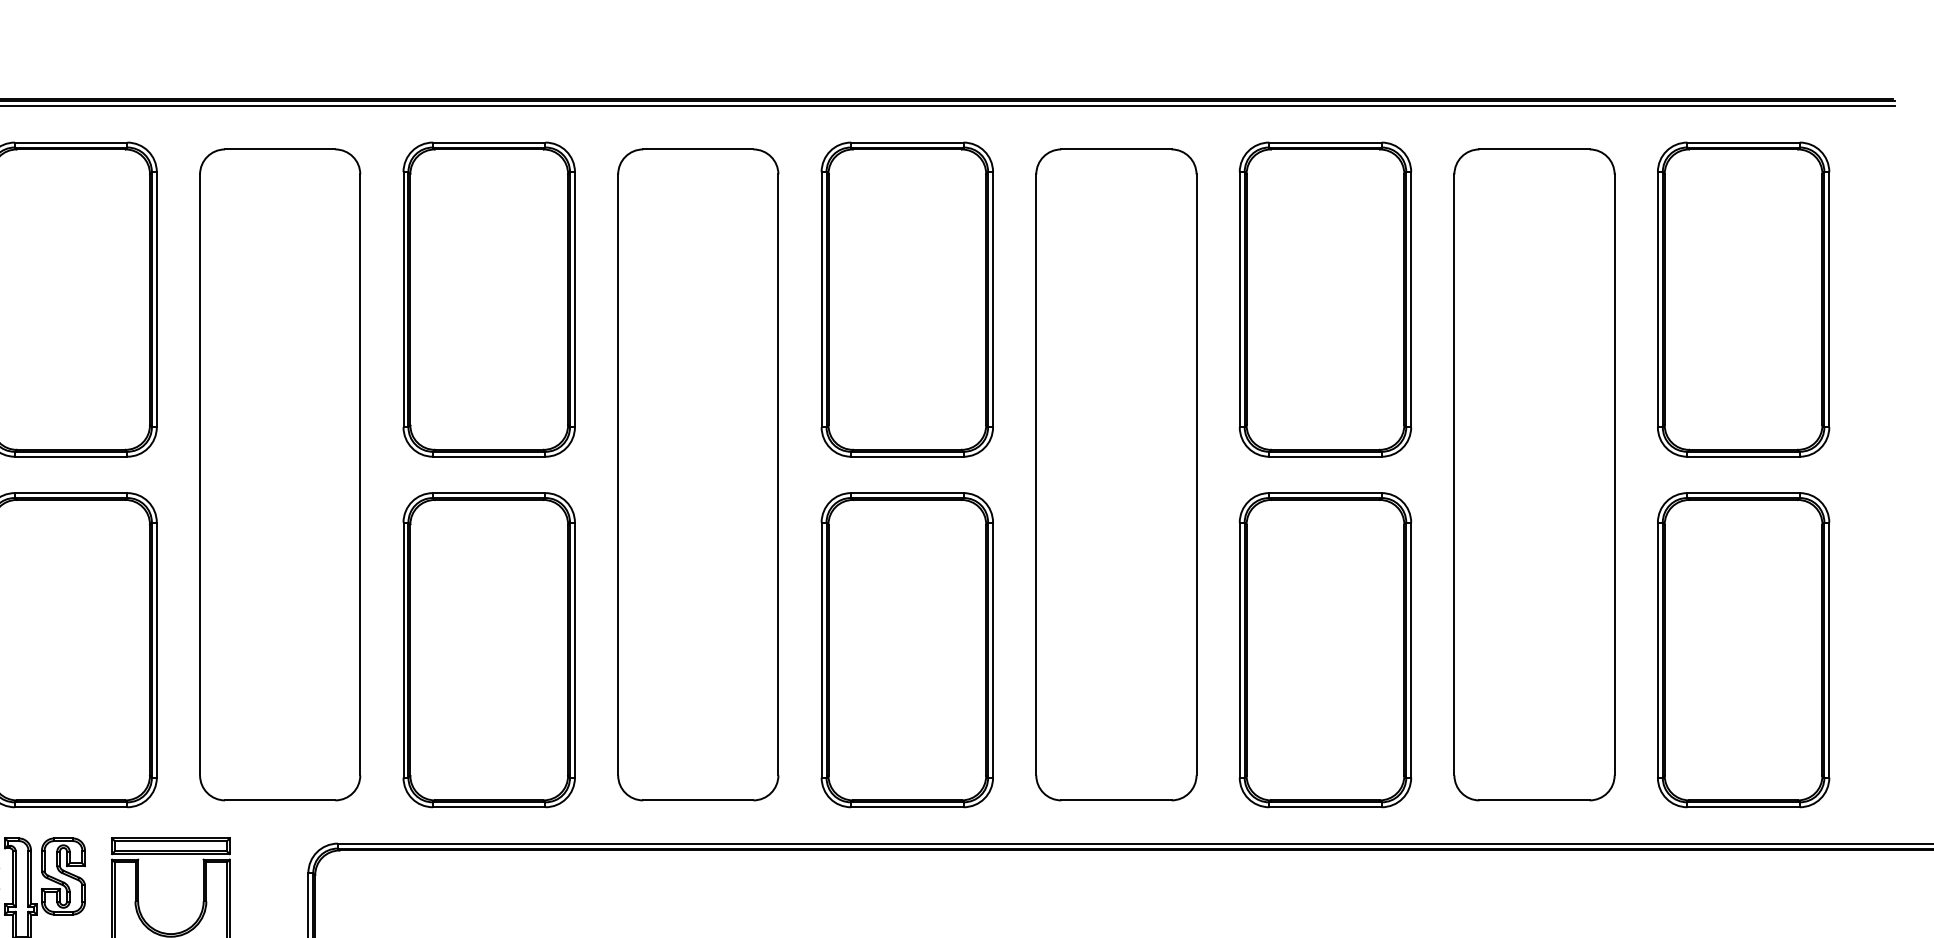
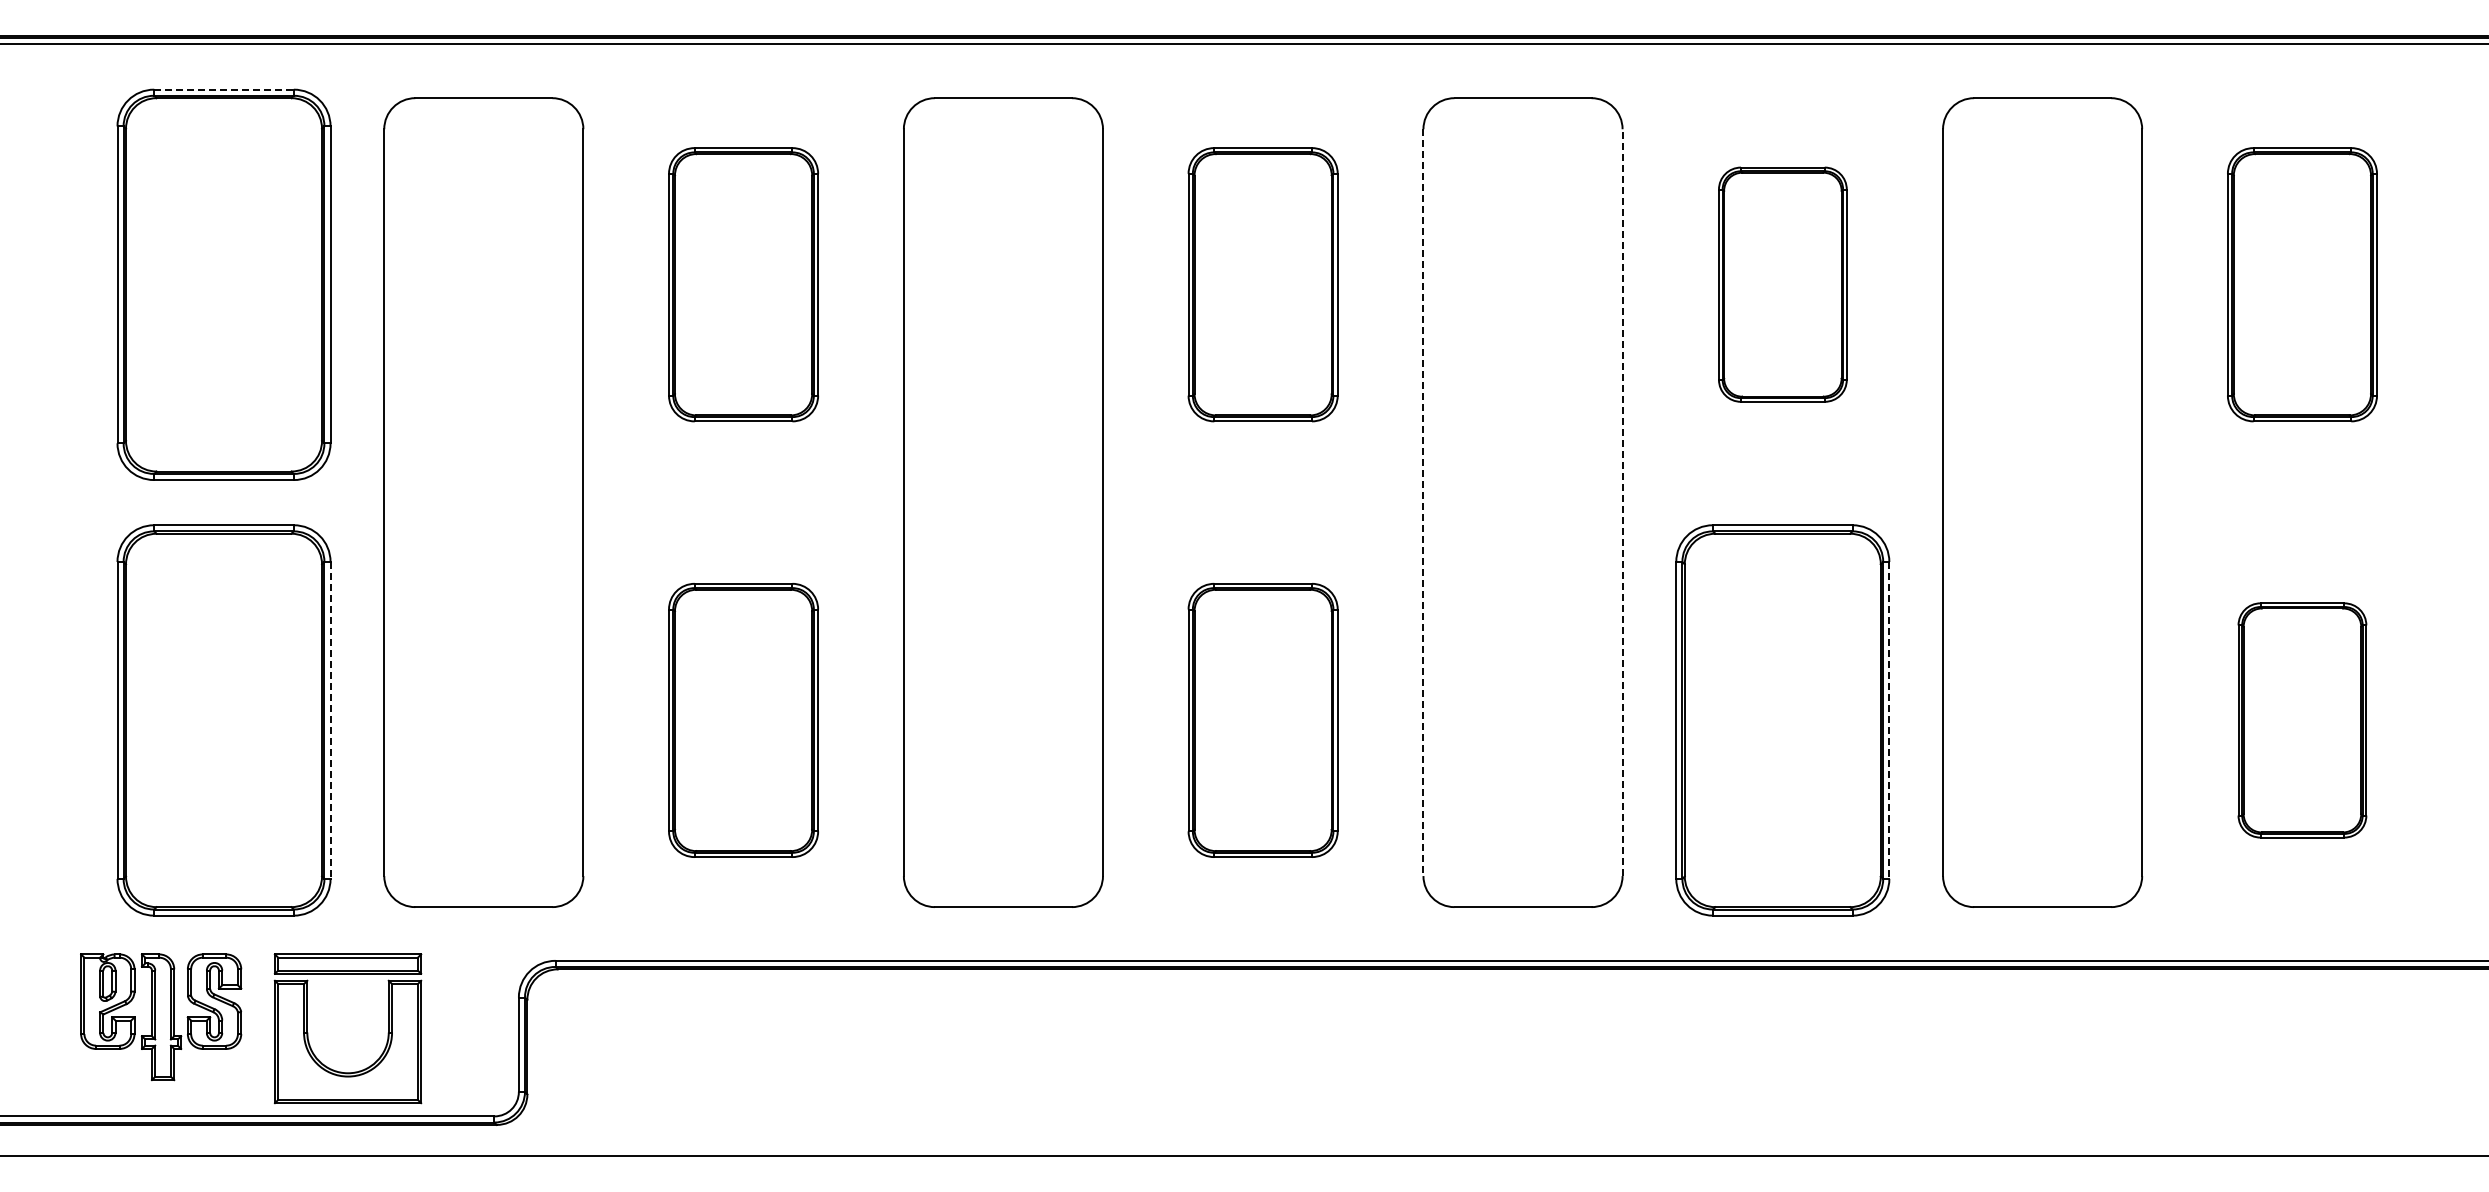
line: (71, 142) -> (224, 89), solid -> dashed
part: (489, 299) -> (743, 284), size x0.7
part: (906, 299) -> (1262, 284), size x0.7
part: (1325, 299) -> (1782, 284), size x0.6
part: (1743, 299) -> (2302, 284), size x0.7
line: (1196, 474) -> (1622, 502), solid -> dashed
line: (1036, 475) -> (1423, 503), solid -> dashed
line: (156, 650) -> (330, 720), solid -> dashed
part: (489, 650) -> (743, 720), size x0.7
part: (906, 650) -> (1262, 720), size x0.7
line: (1411, 650) -> (1889, 720), solid -> dashed
part: (1743, 650) -> (2302, 720), size x0.6

